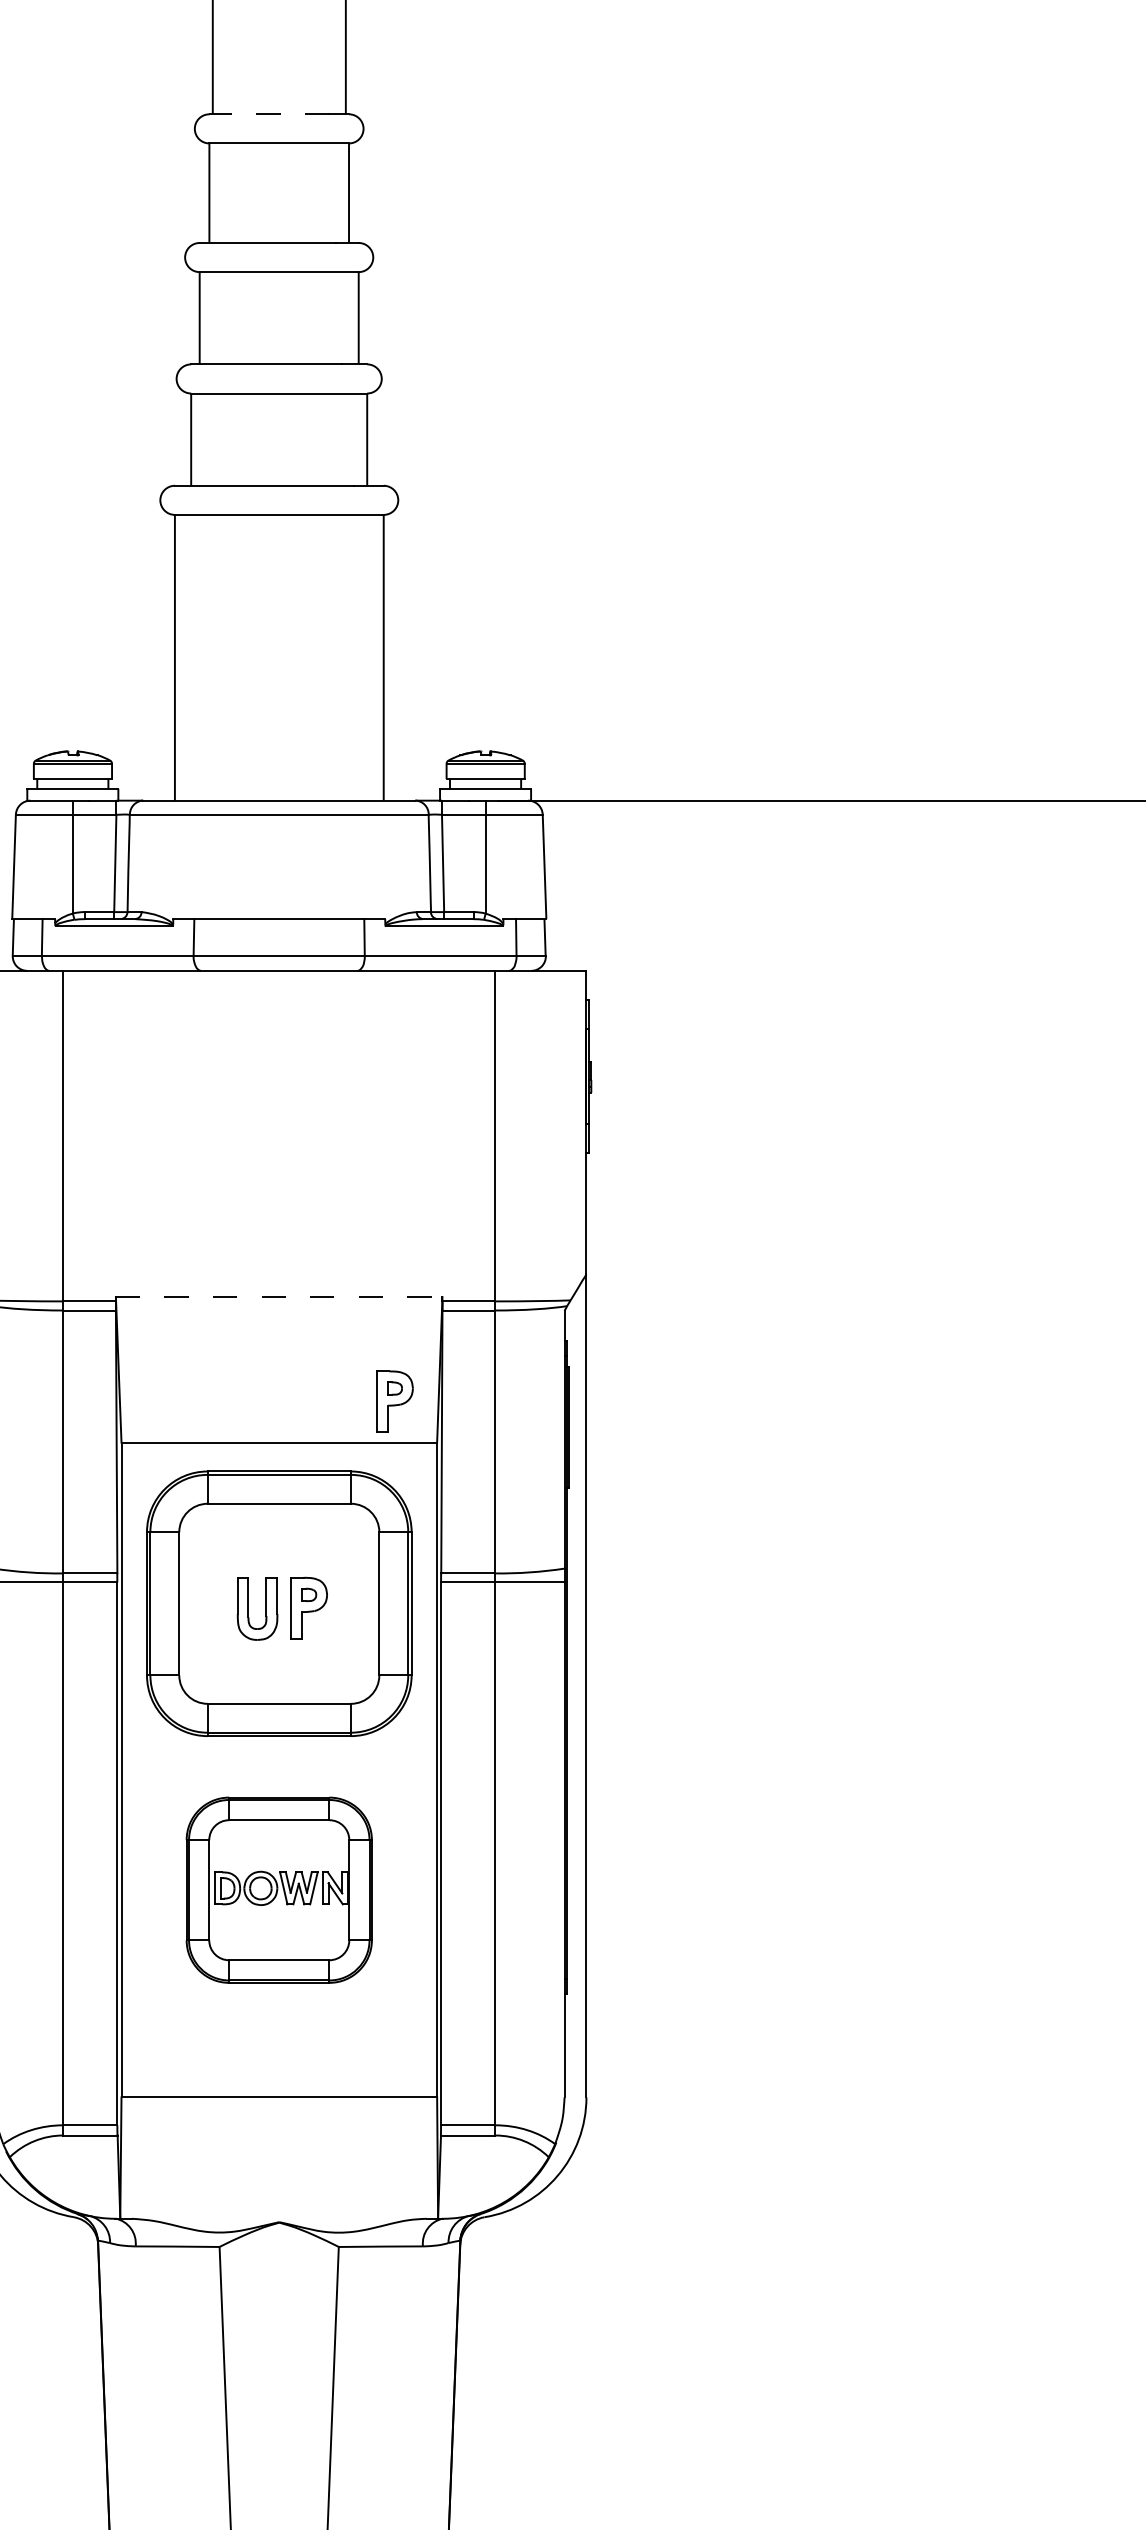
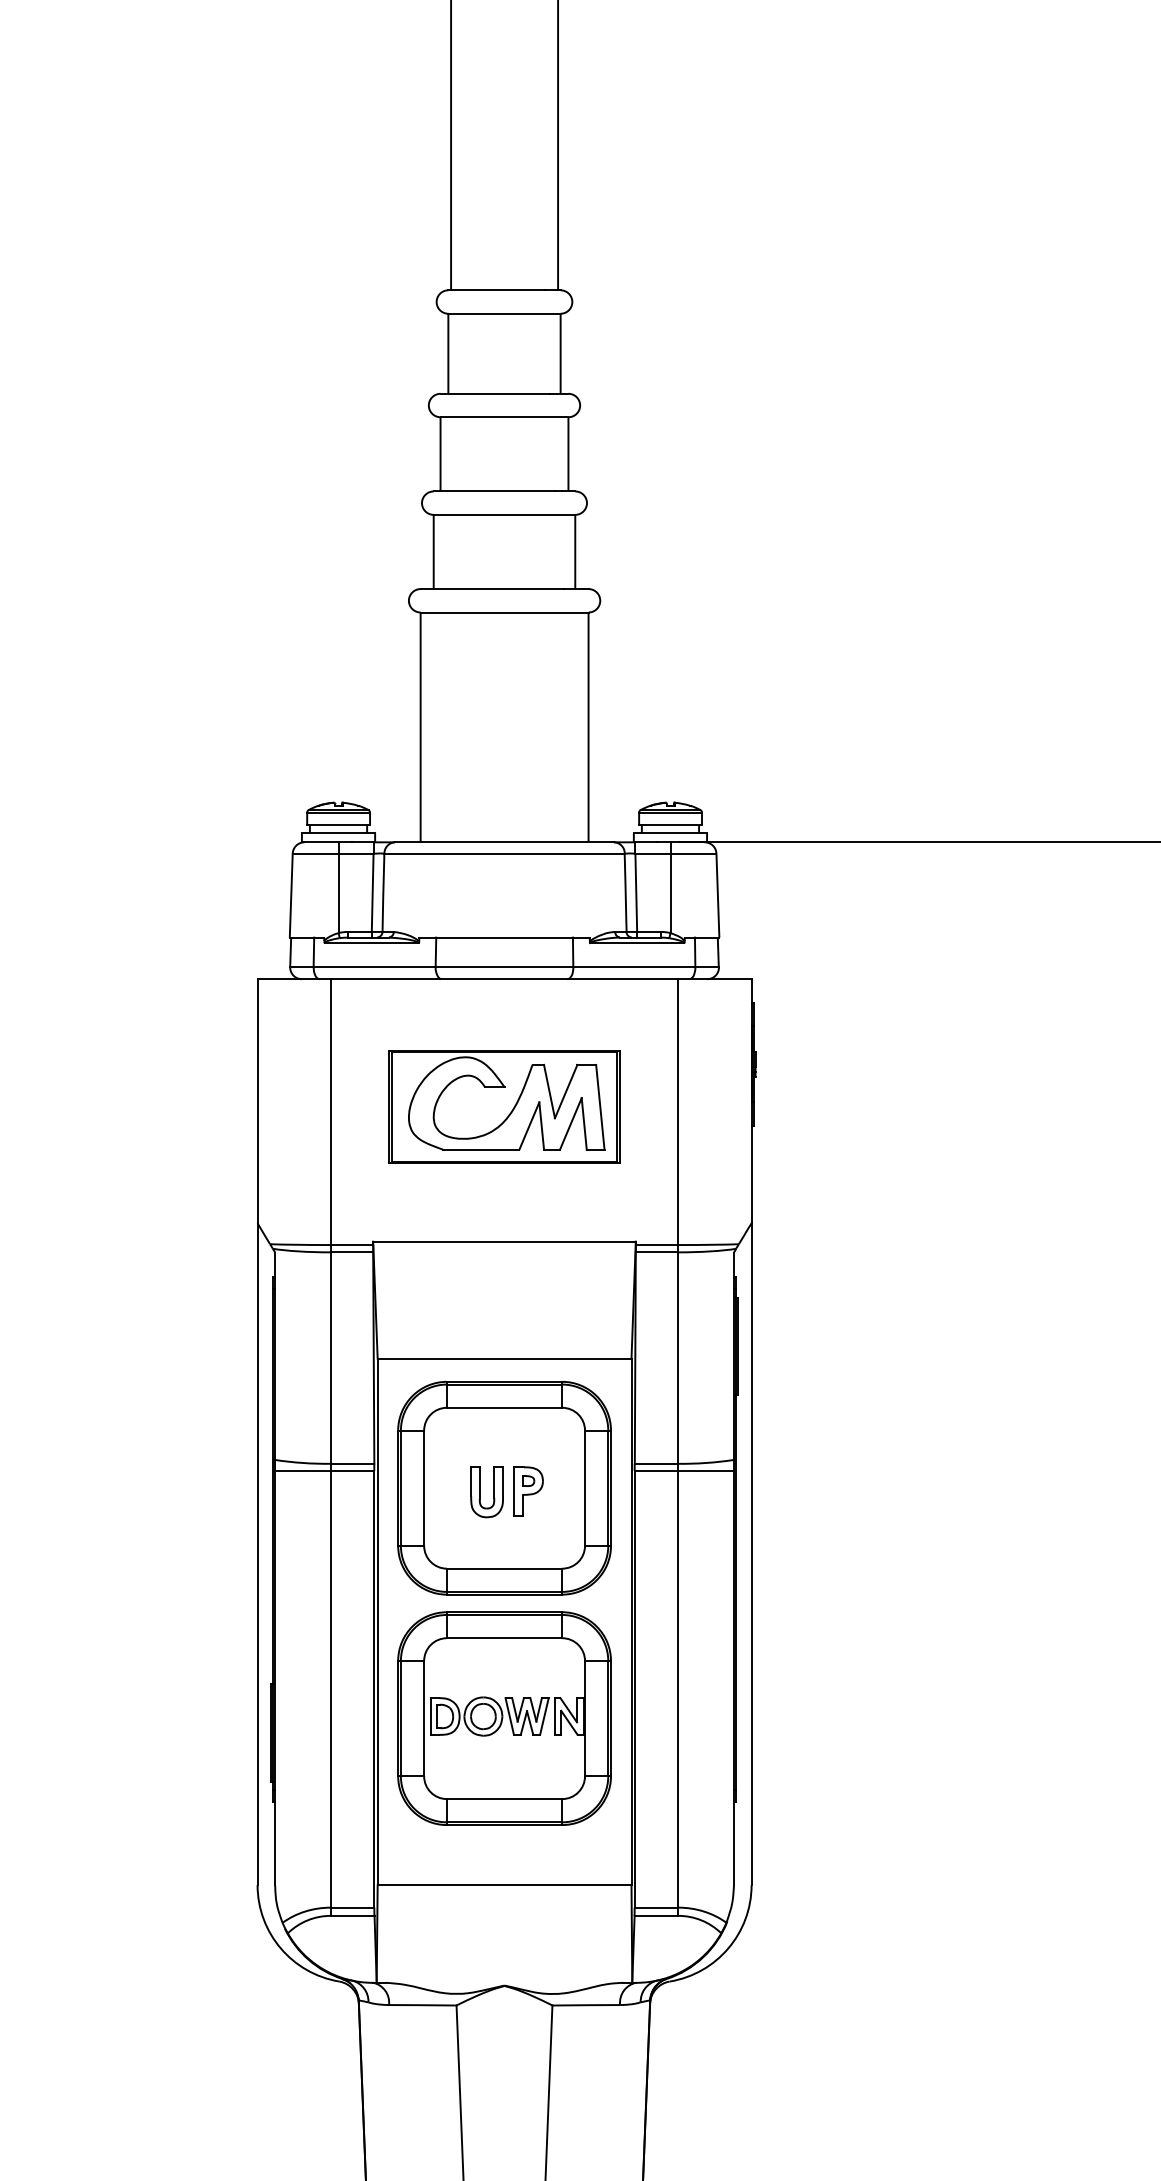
line: (268, 114) -> (495, 290), dashed -> solid
part: (279, 1129) -> (504, 1106), added
line: (279, 1297) -> (504, 1241), dashed -> solid
part: (394, 1401) -> (597, 1325), removed
part: (279, 1890) -> (504, 1718), size x1.43

